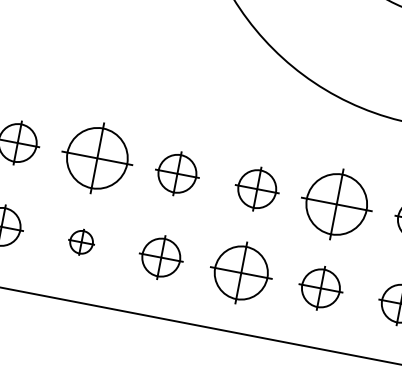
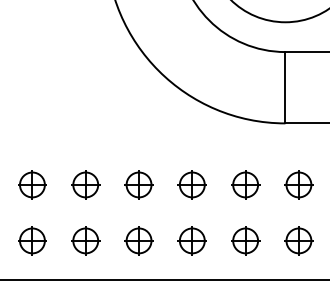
part: (97, 157) -> (85, 184), size x0.62
part: (337, 203) -> (245, 184), size x0.62
part: (81, 241) -> (85, 240), size x1.67
part: (239, 272) -> (191, 240), size x0.71

